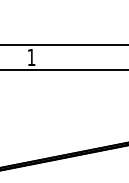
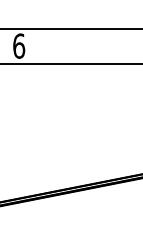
text: (31, 57) -> (18, 46), 1 -> 6

